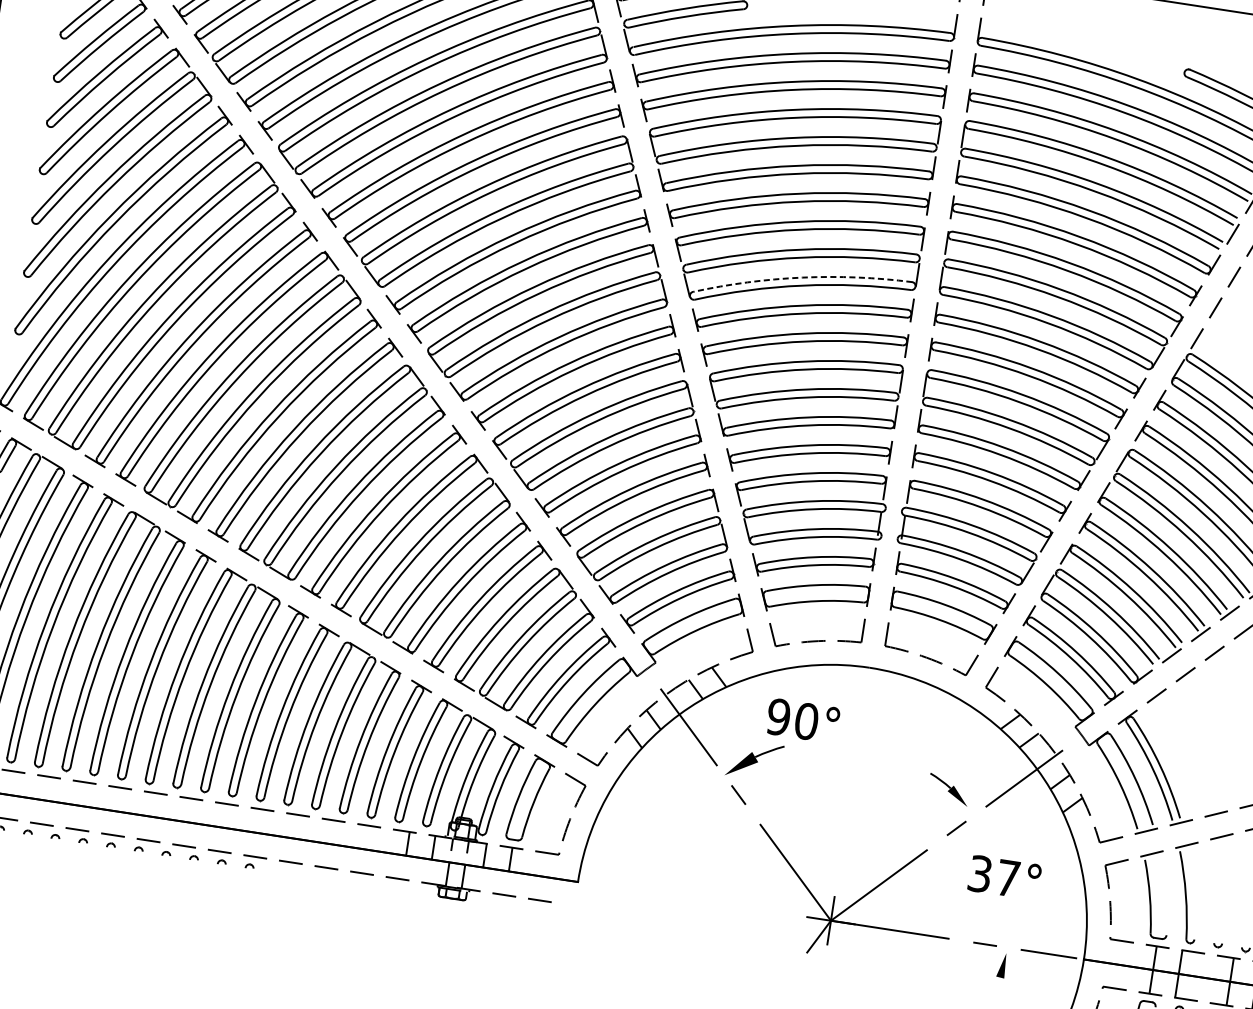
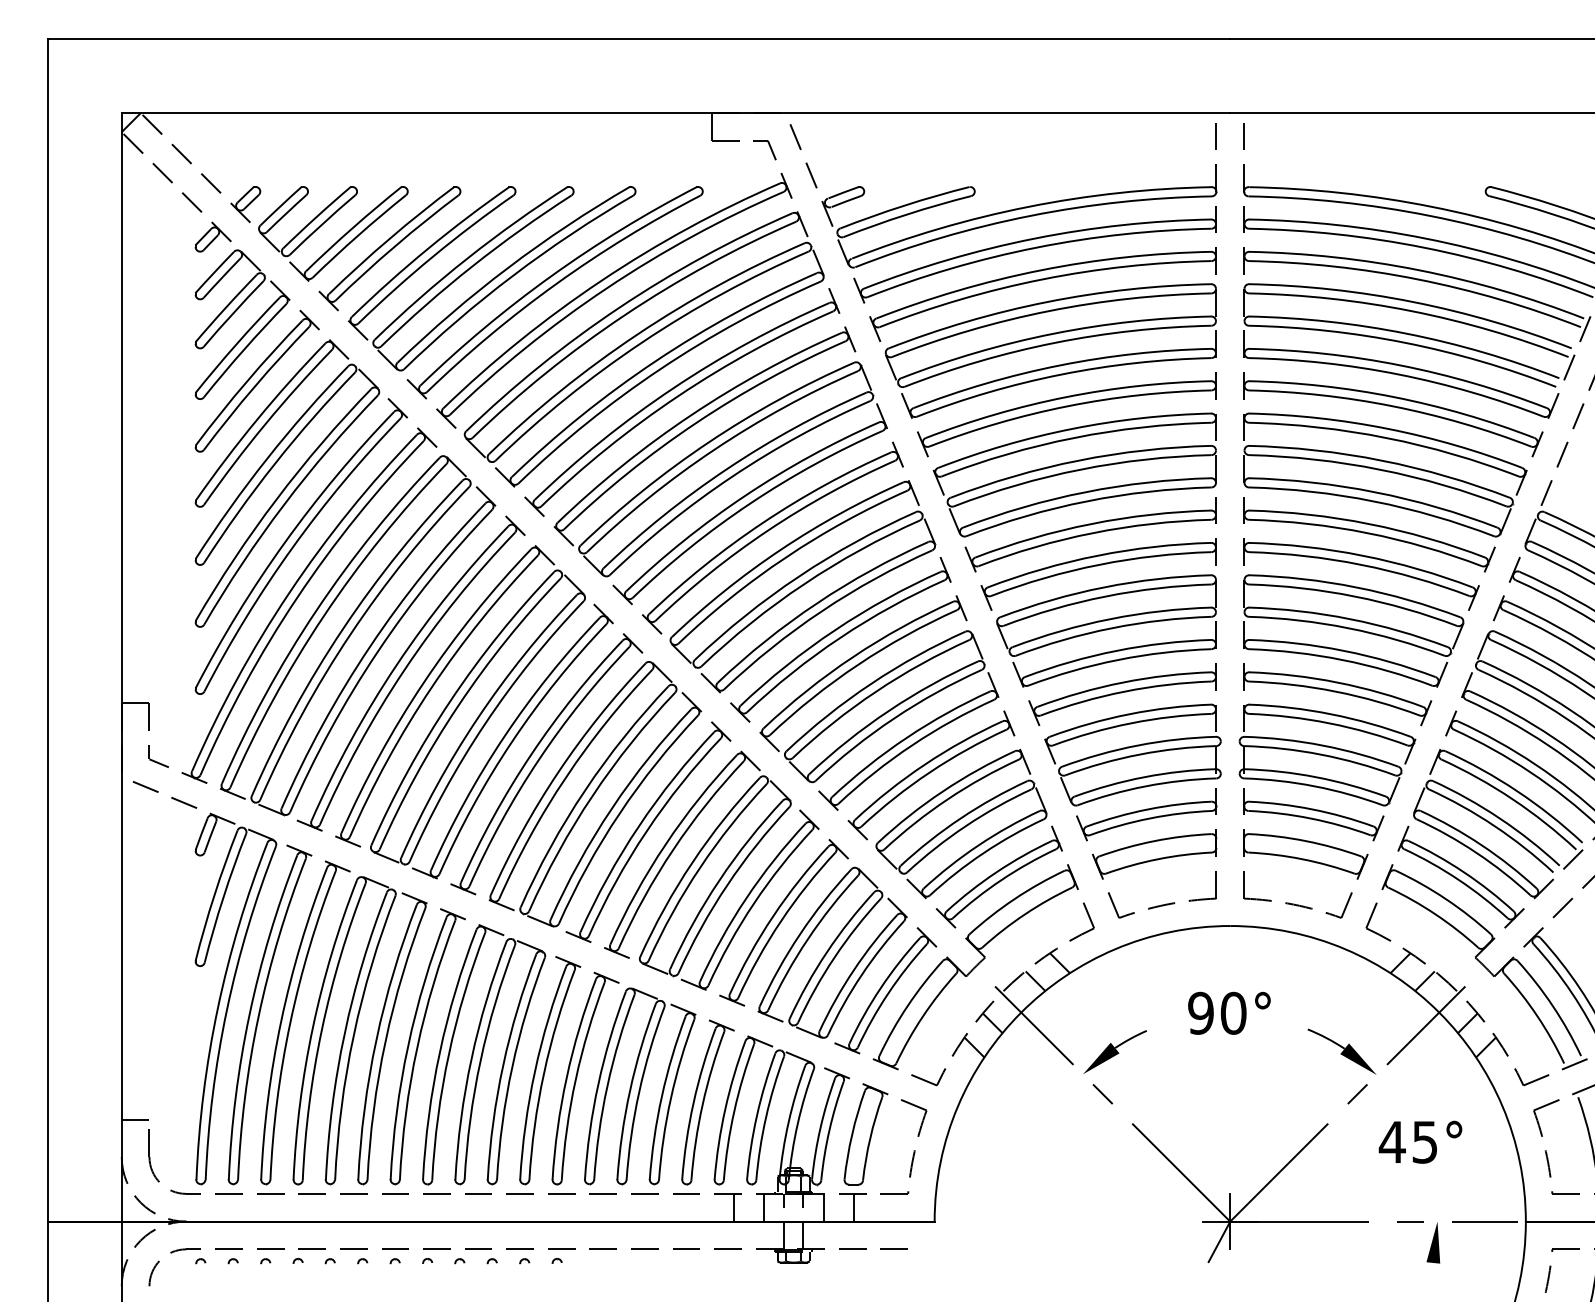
arc: (802, 277) -> (1085, 492), dashed -> solid
text: (803, 720) -> (1229, 1012), moved
part: (948, 789) -> (1341, 1051), size x1.43
text: (993, 875) -> (1407, 1141), 37° -> 45°
part: (1002, 965) -> (1433, 1242), size x1.43

